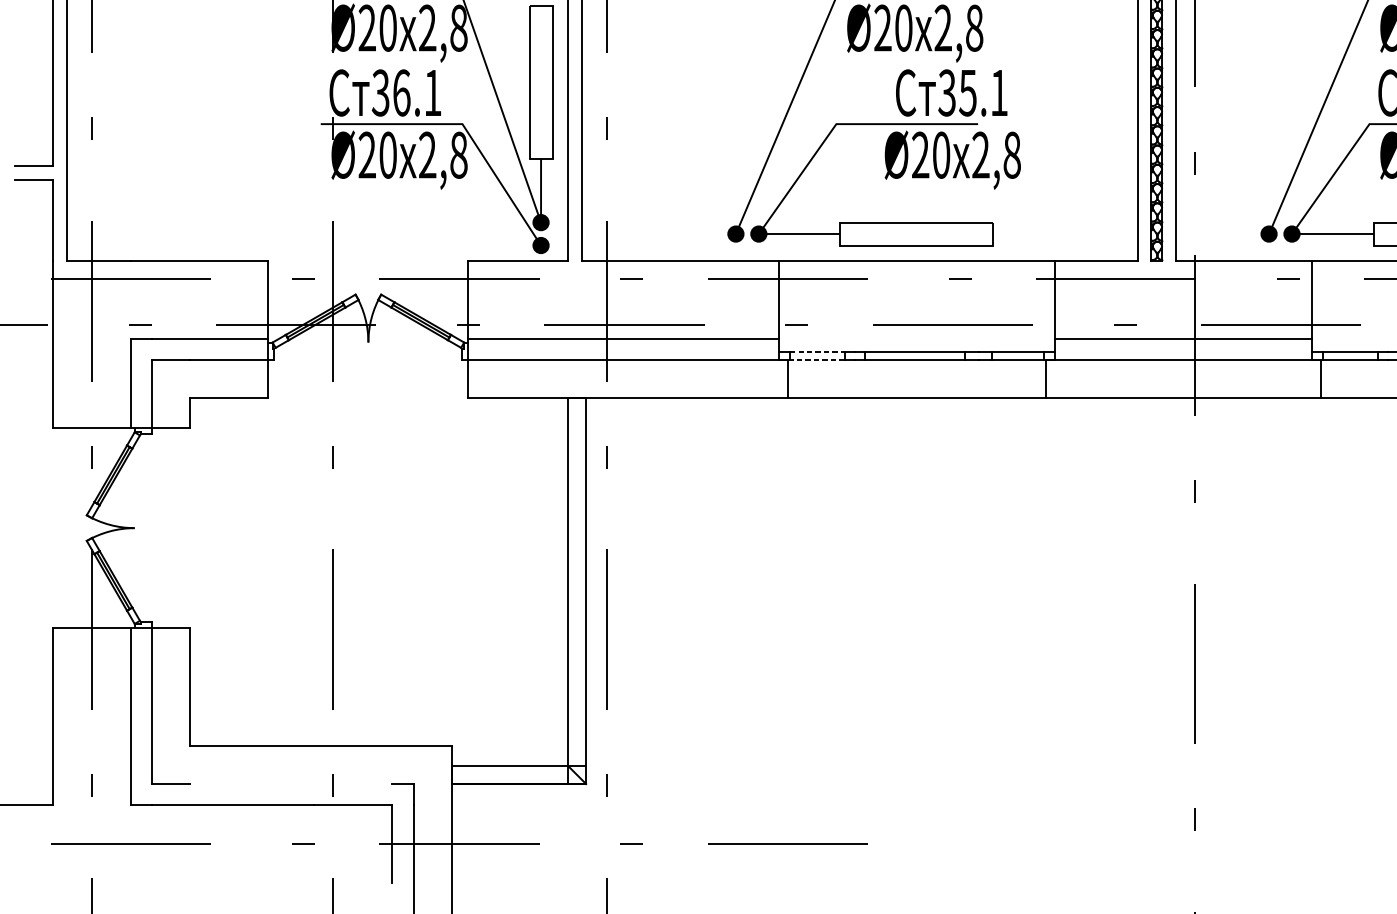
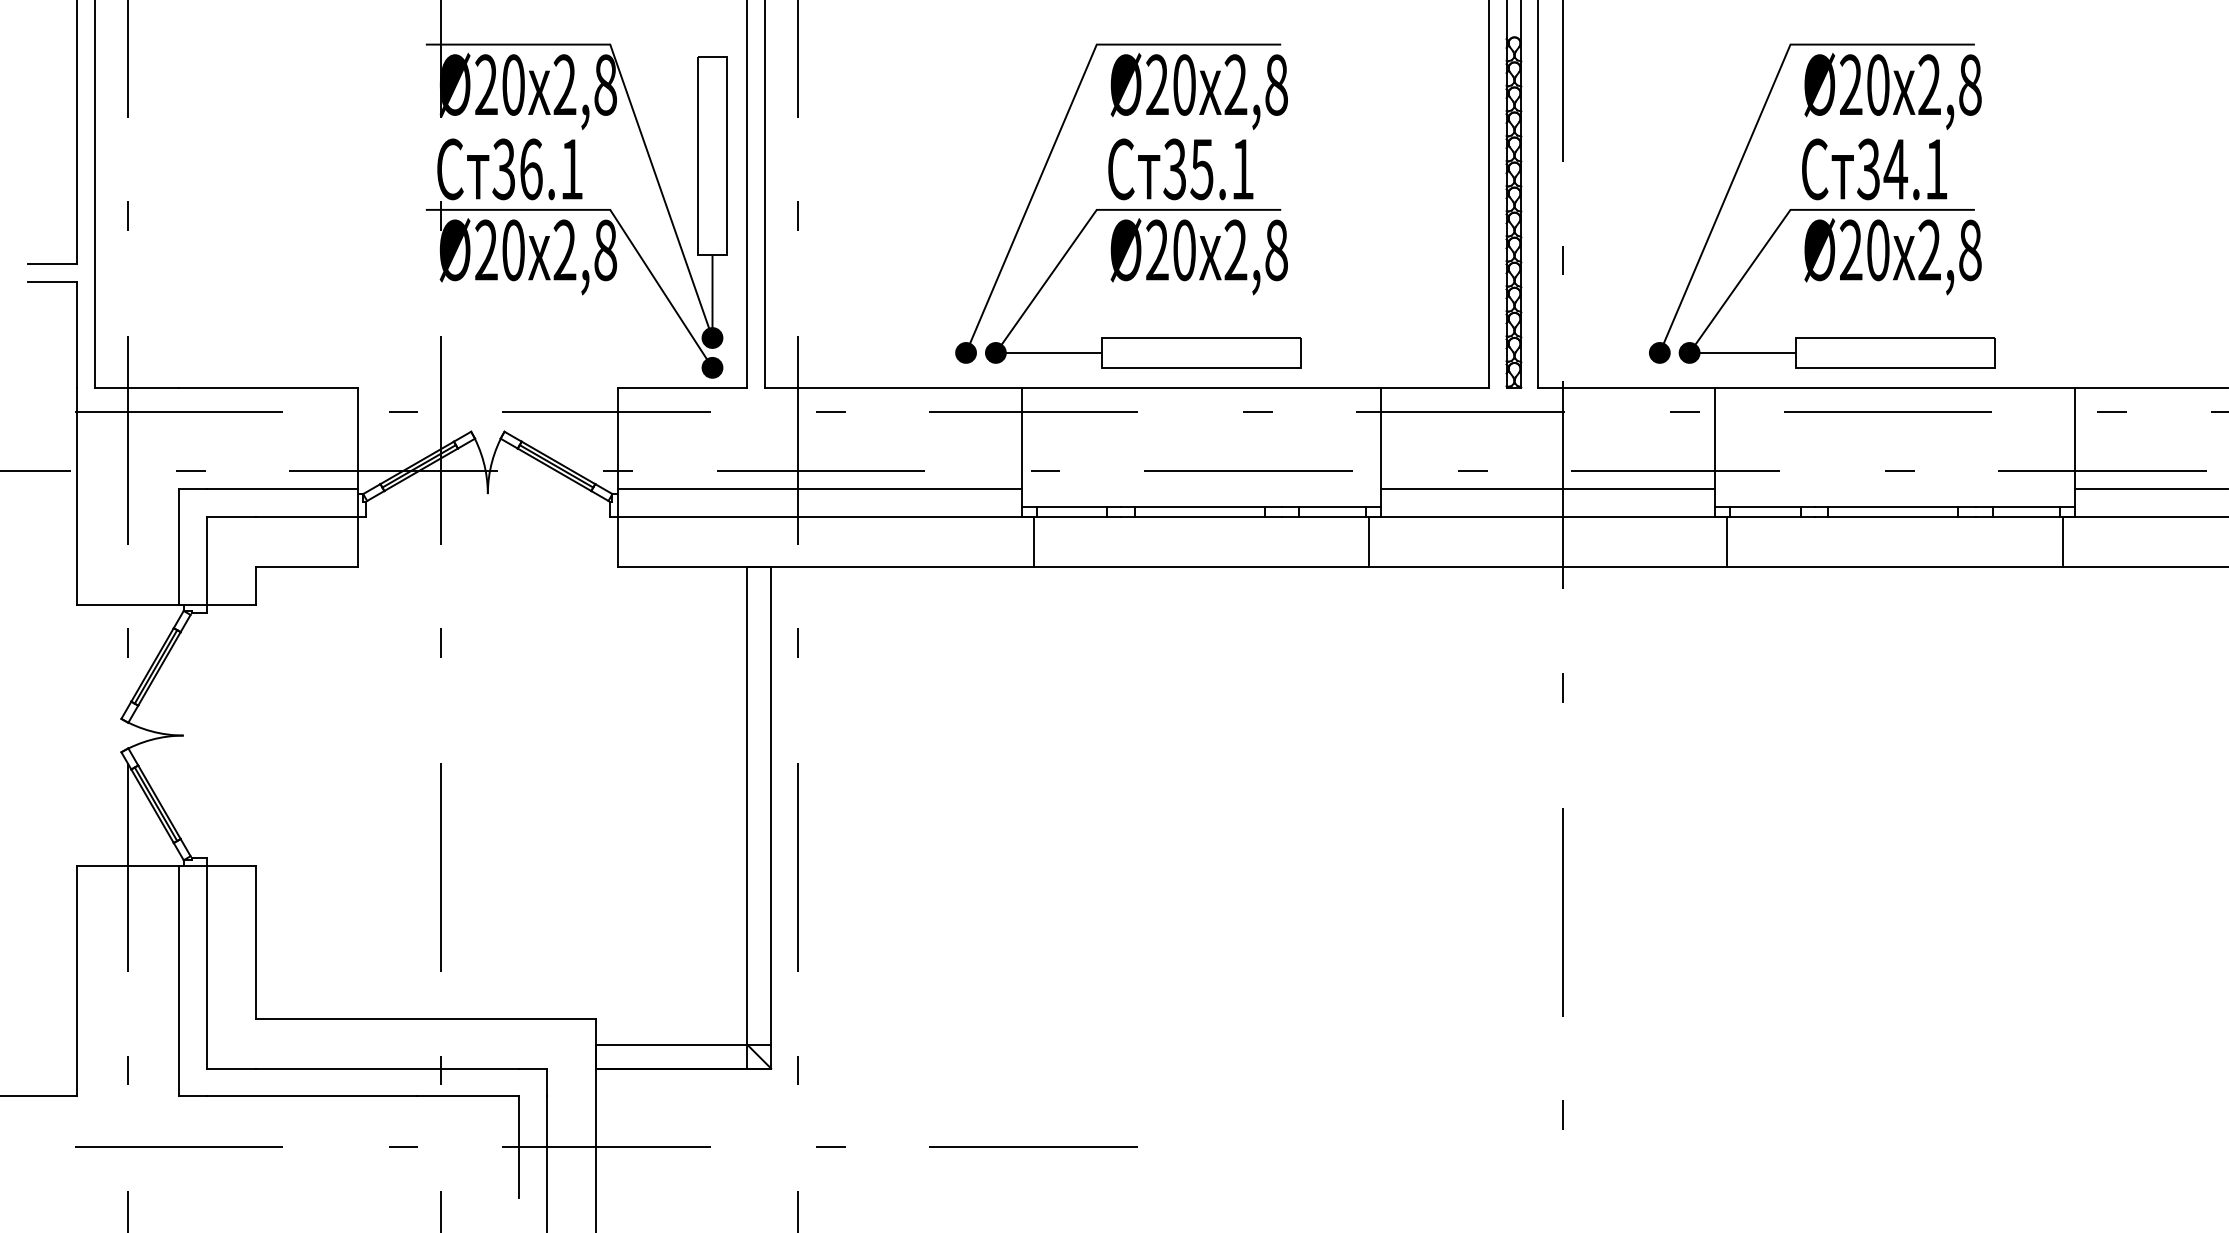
text: (951, 93) -> (1180, 169), moved
text: (952, 159) -> (1198, 256), moved
line: (817, 352) -> (1072, 506), dashed -> solid
line: (816, 359) -> (1071, 516), dashed -> solid
line: (291, 783) -> (387, 1068), added

